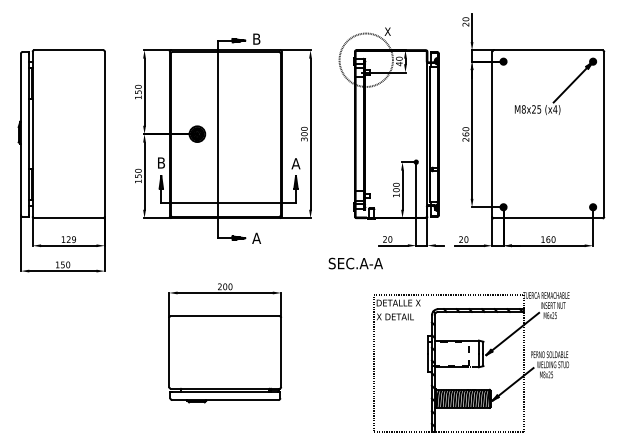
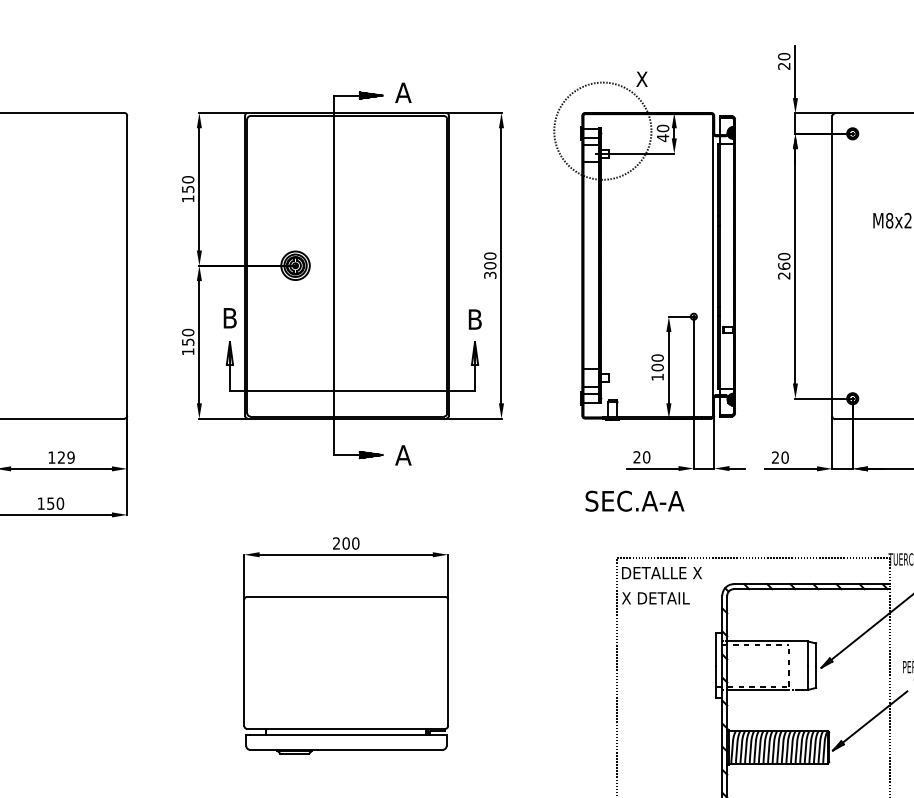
text: (256, 38) -> (403, 91), B -> A
text: (295, 163) -> (474, 319), A -> B
text: (355, 263) -> (634, 501), moved

